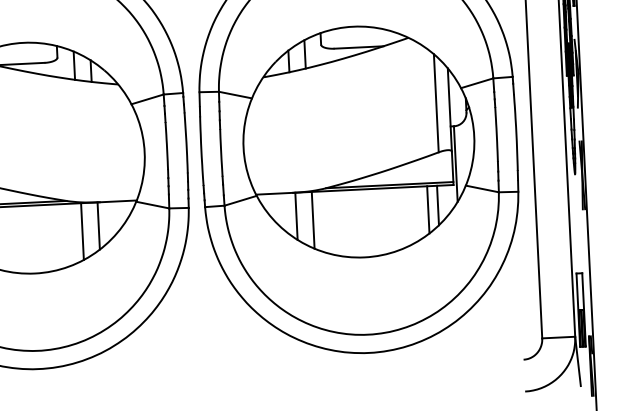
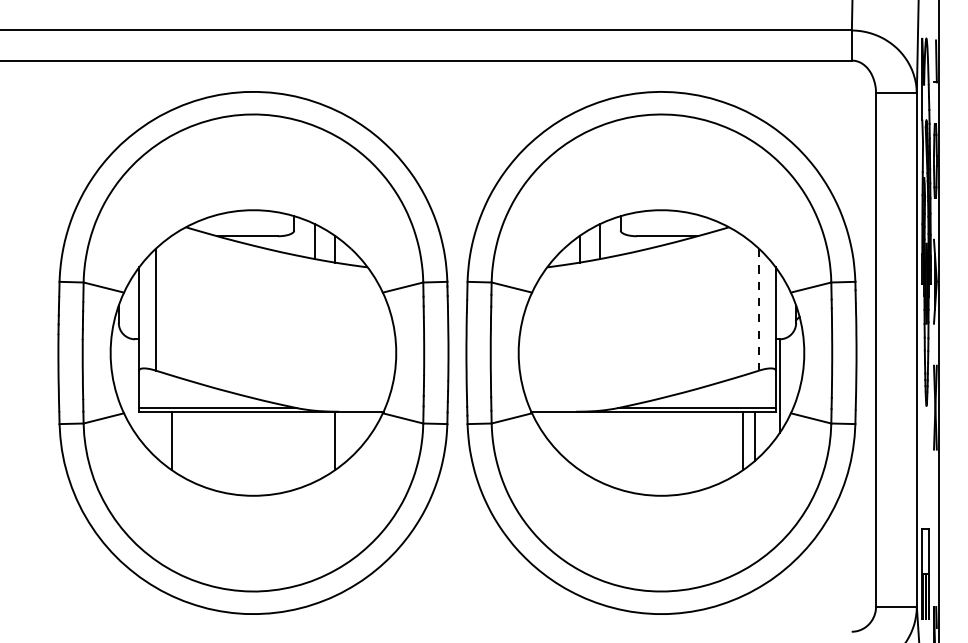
line: (436, 103) -> (759, 309), solid -> dashed
line: (296, 215) -> (579, 440), removed
line: (313, 219) -> (600, 446), removed
line: (82, 231) -> (314, 446), removed

